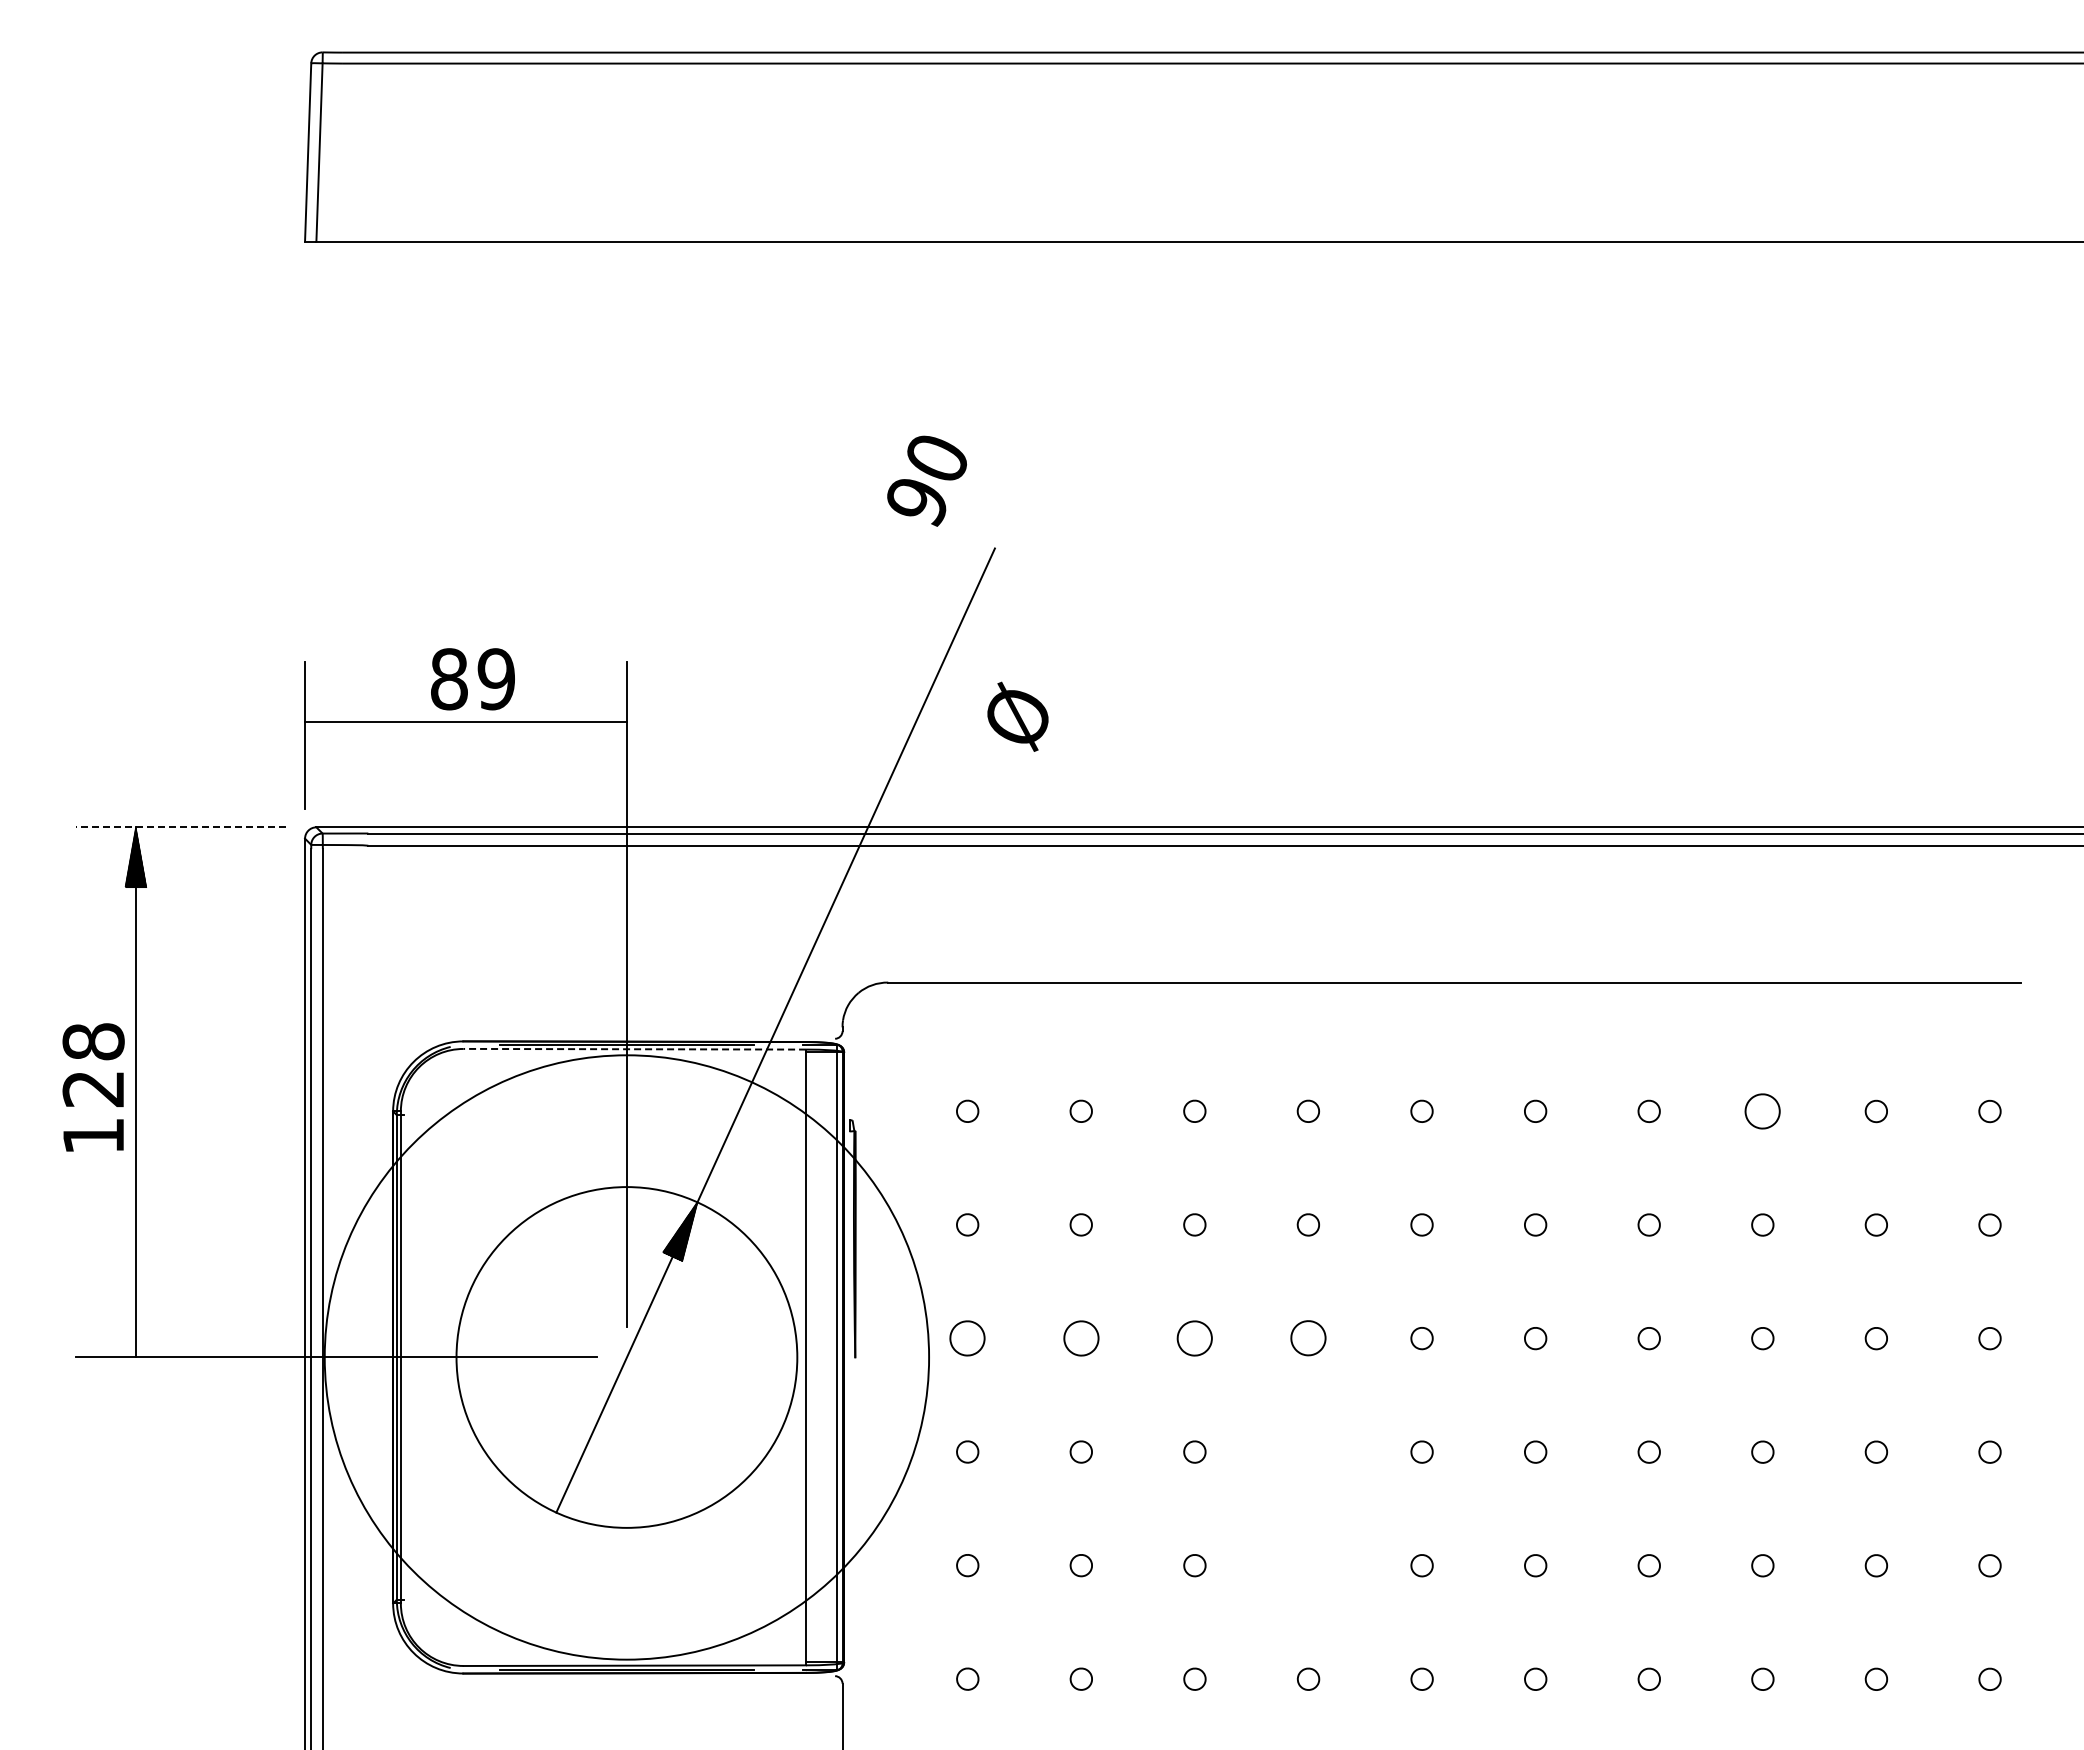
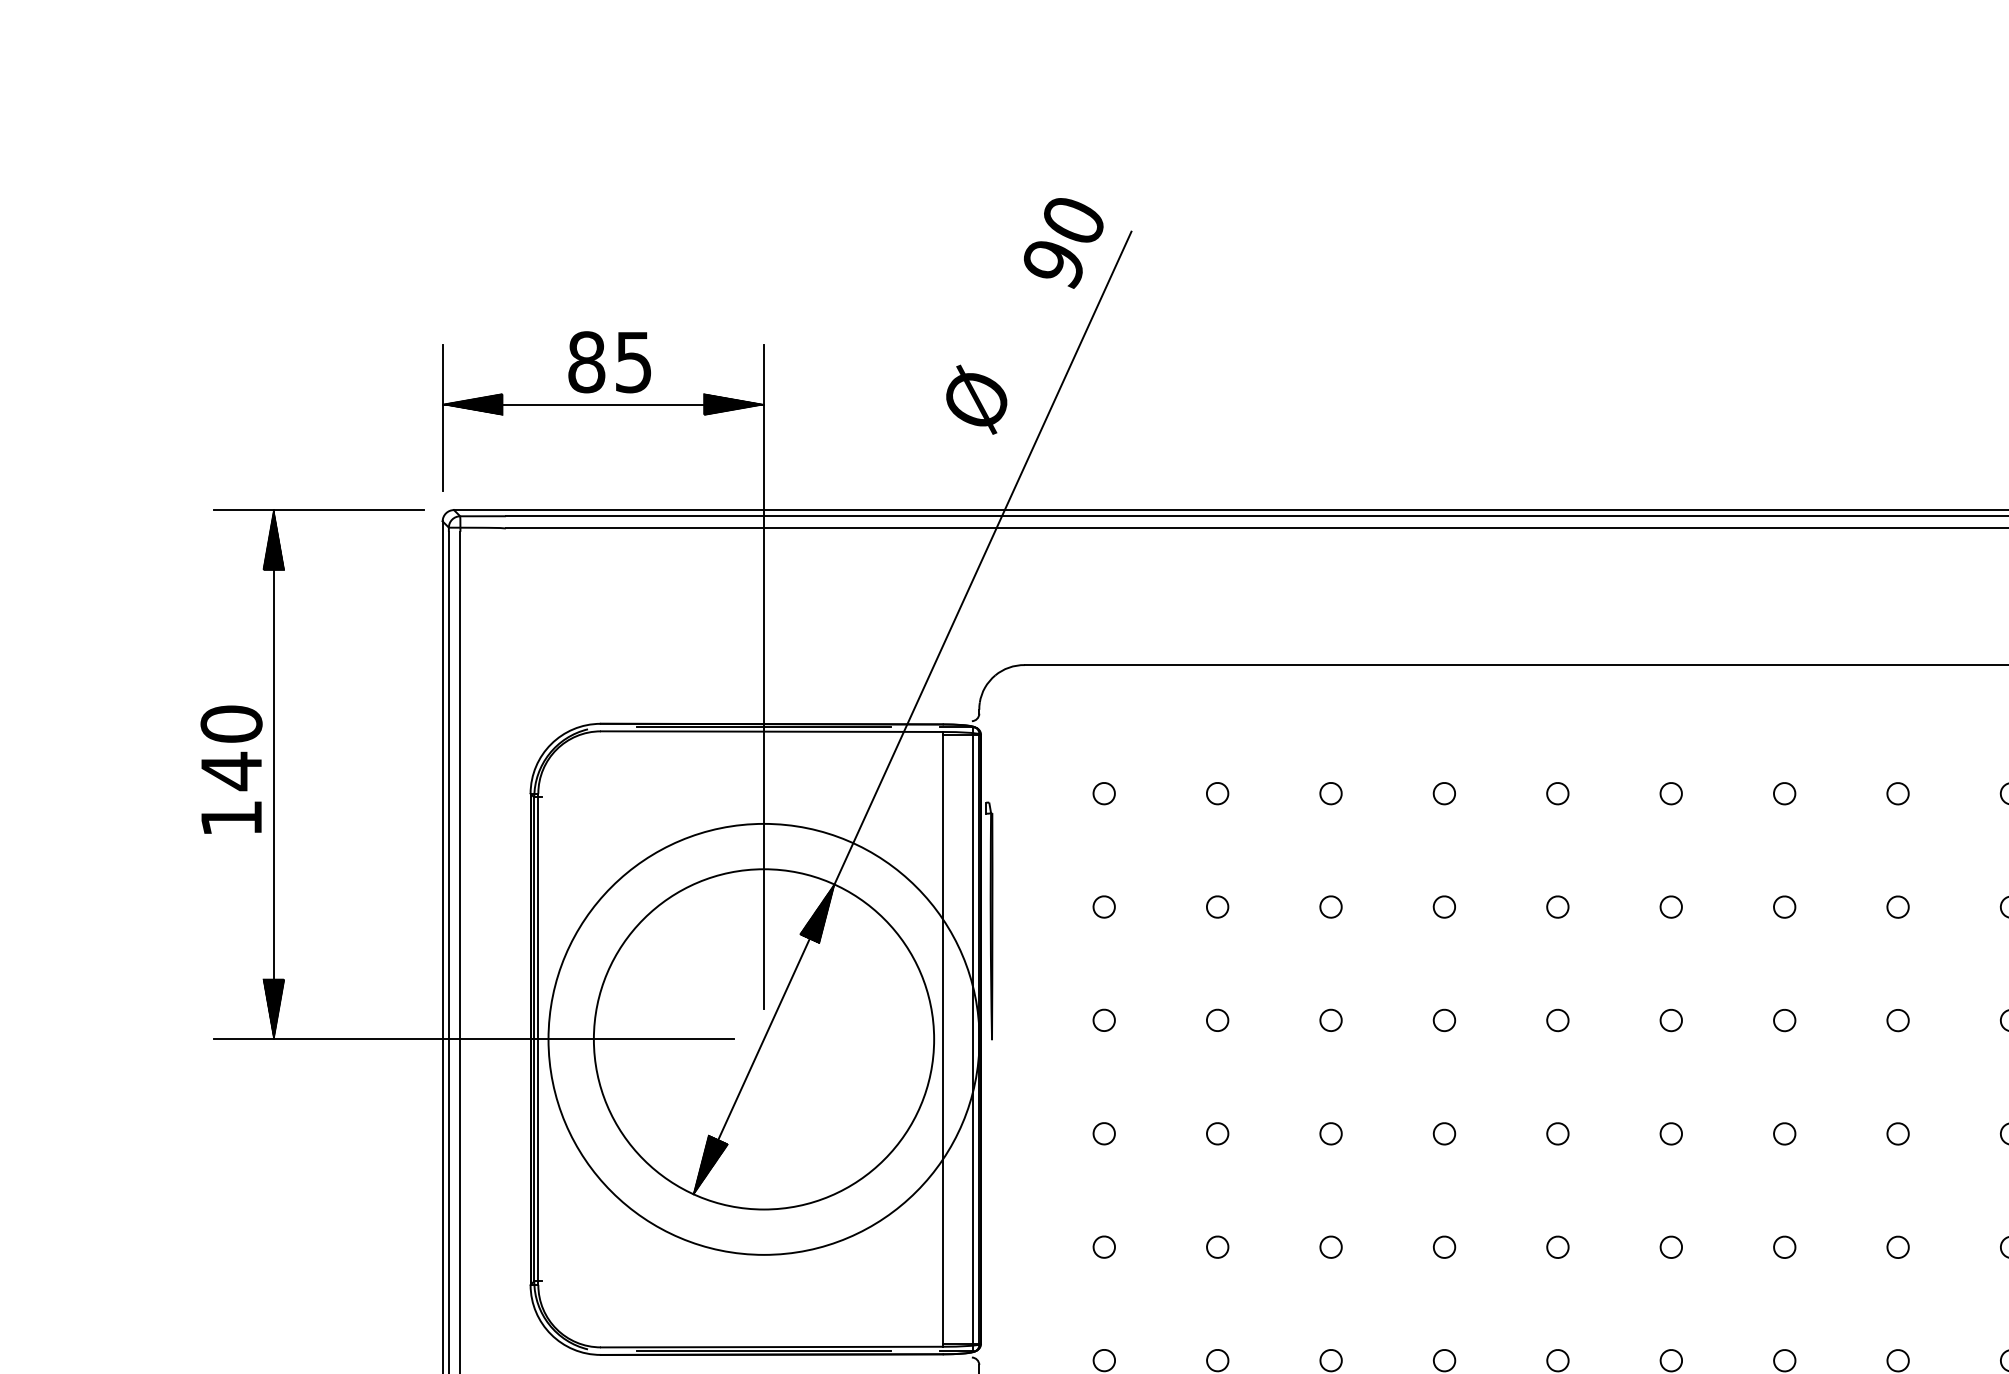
text: (926, 480) -> (1063, 242), moved
text: (495, 679) -> (632, 362), 89 -> 85
text: (1017, 716) -> (976, 399), moved
hatch: (335, 721) -> (473, 404), added
hatch: (596, 721) -> (733, 404), added
line: (180, 827) -> (318, 510), dashed -> solid
line: (634, 1049) -> (771, 731), dashed -> solid
text: (93, 1065) -> (231, 747), 128 -> 140
part: (1762, 1111) -> (1897, 793), size x0.62
hatch: (135, 1327) -> (273, 1009), added
part: (967, 1338) -> (1104, 1020), size x0.62
part: (1080, 1338) -> (1216, 1020), size x0.62
part: (1194, 1338) -> (1330, 1020), size x0.62
part: (1308, 1338) -> (1444, 1020), size x0.62
circle: (626, 1357) -> (763, 1039), size x0.71
part: (1308, 1451) -> (1444, 1133), added
hatch: (573, 1482) -> (710, 1164), added
part: (1308, 1565) -> (1444, 1247), added

